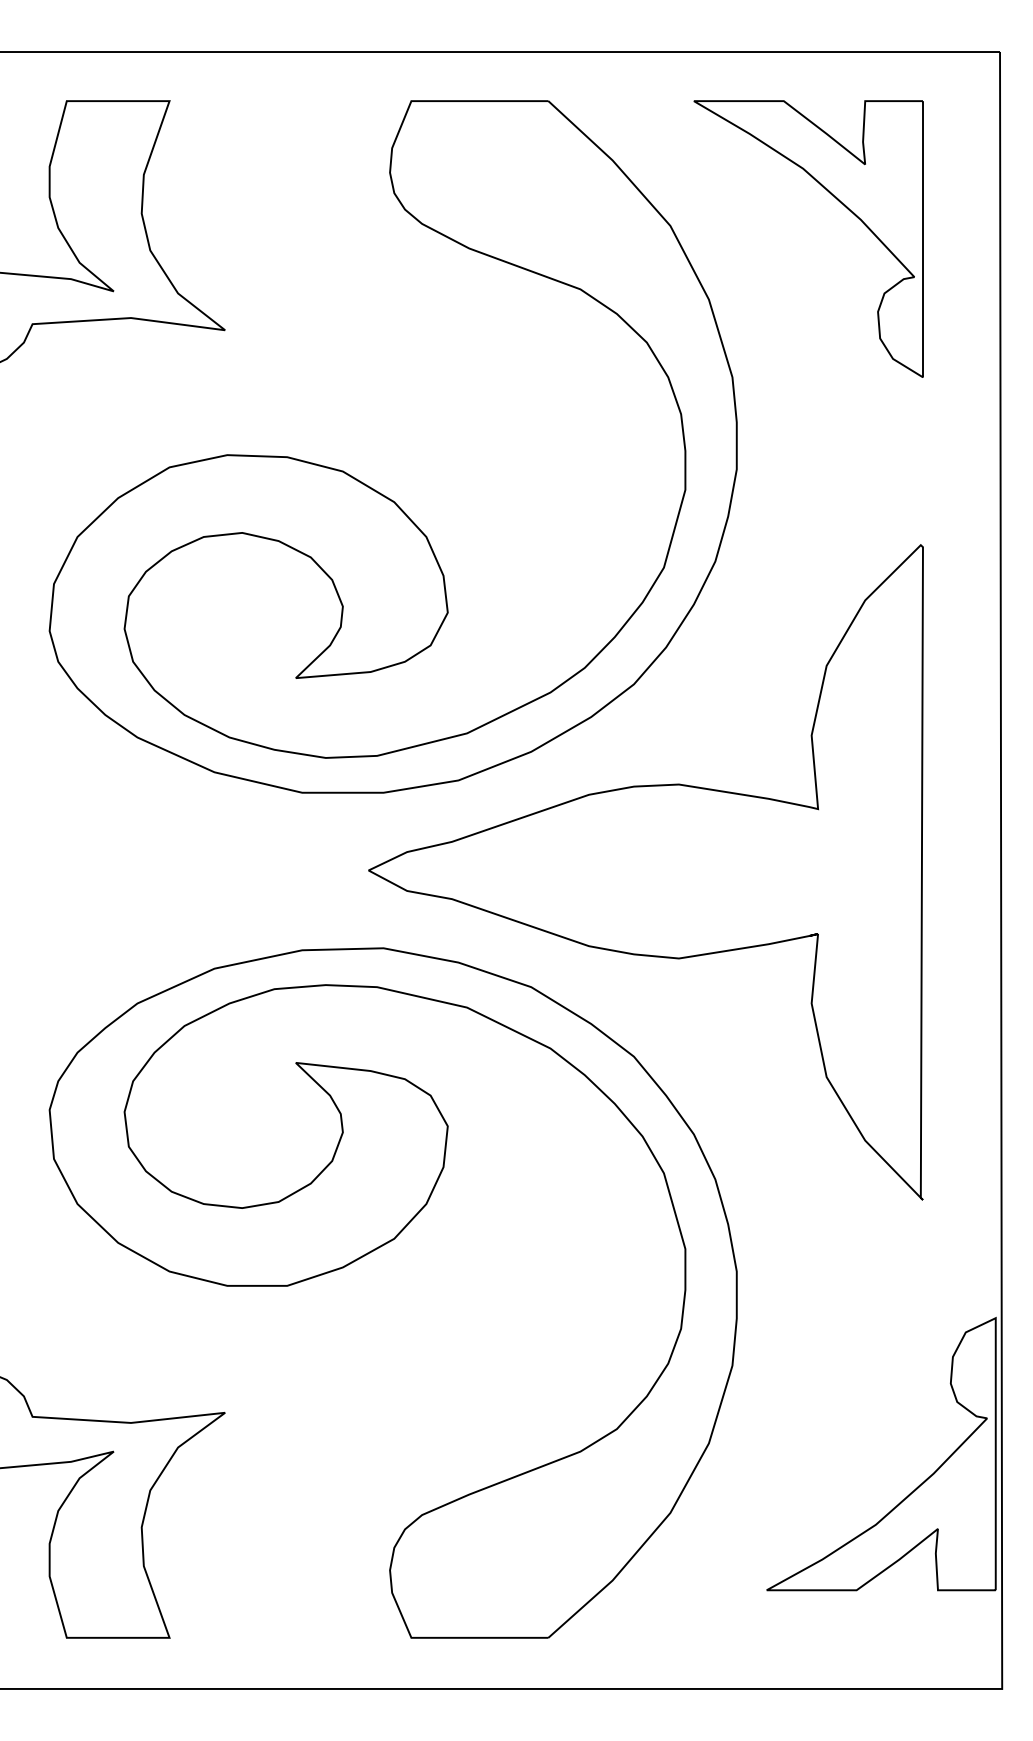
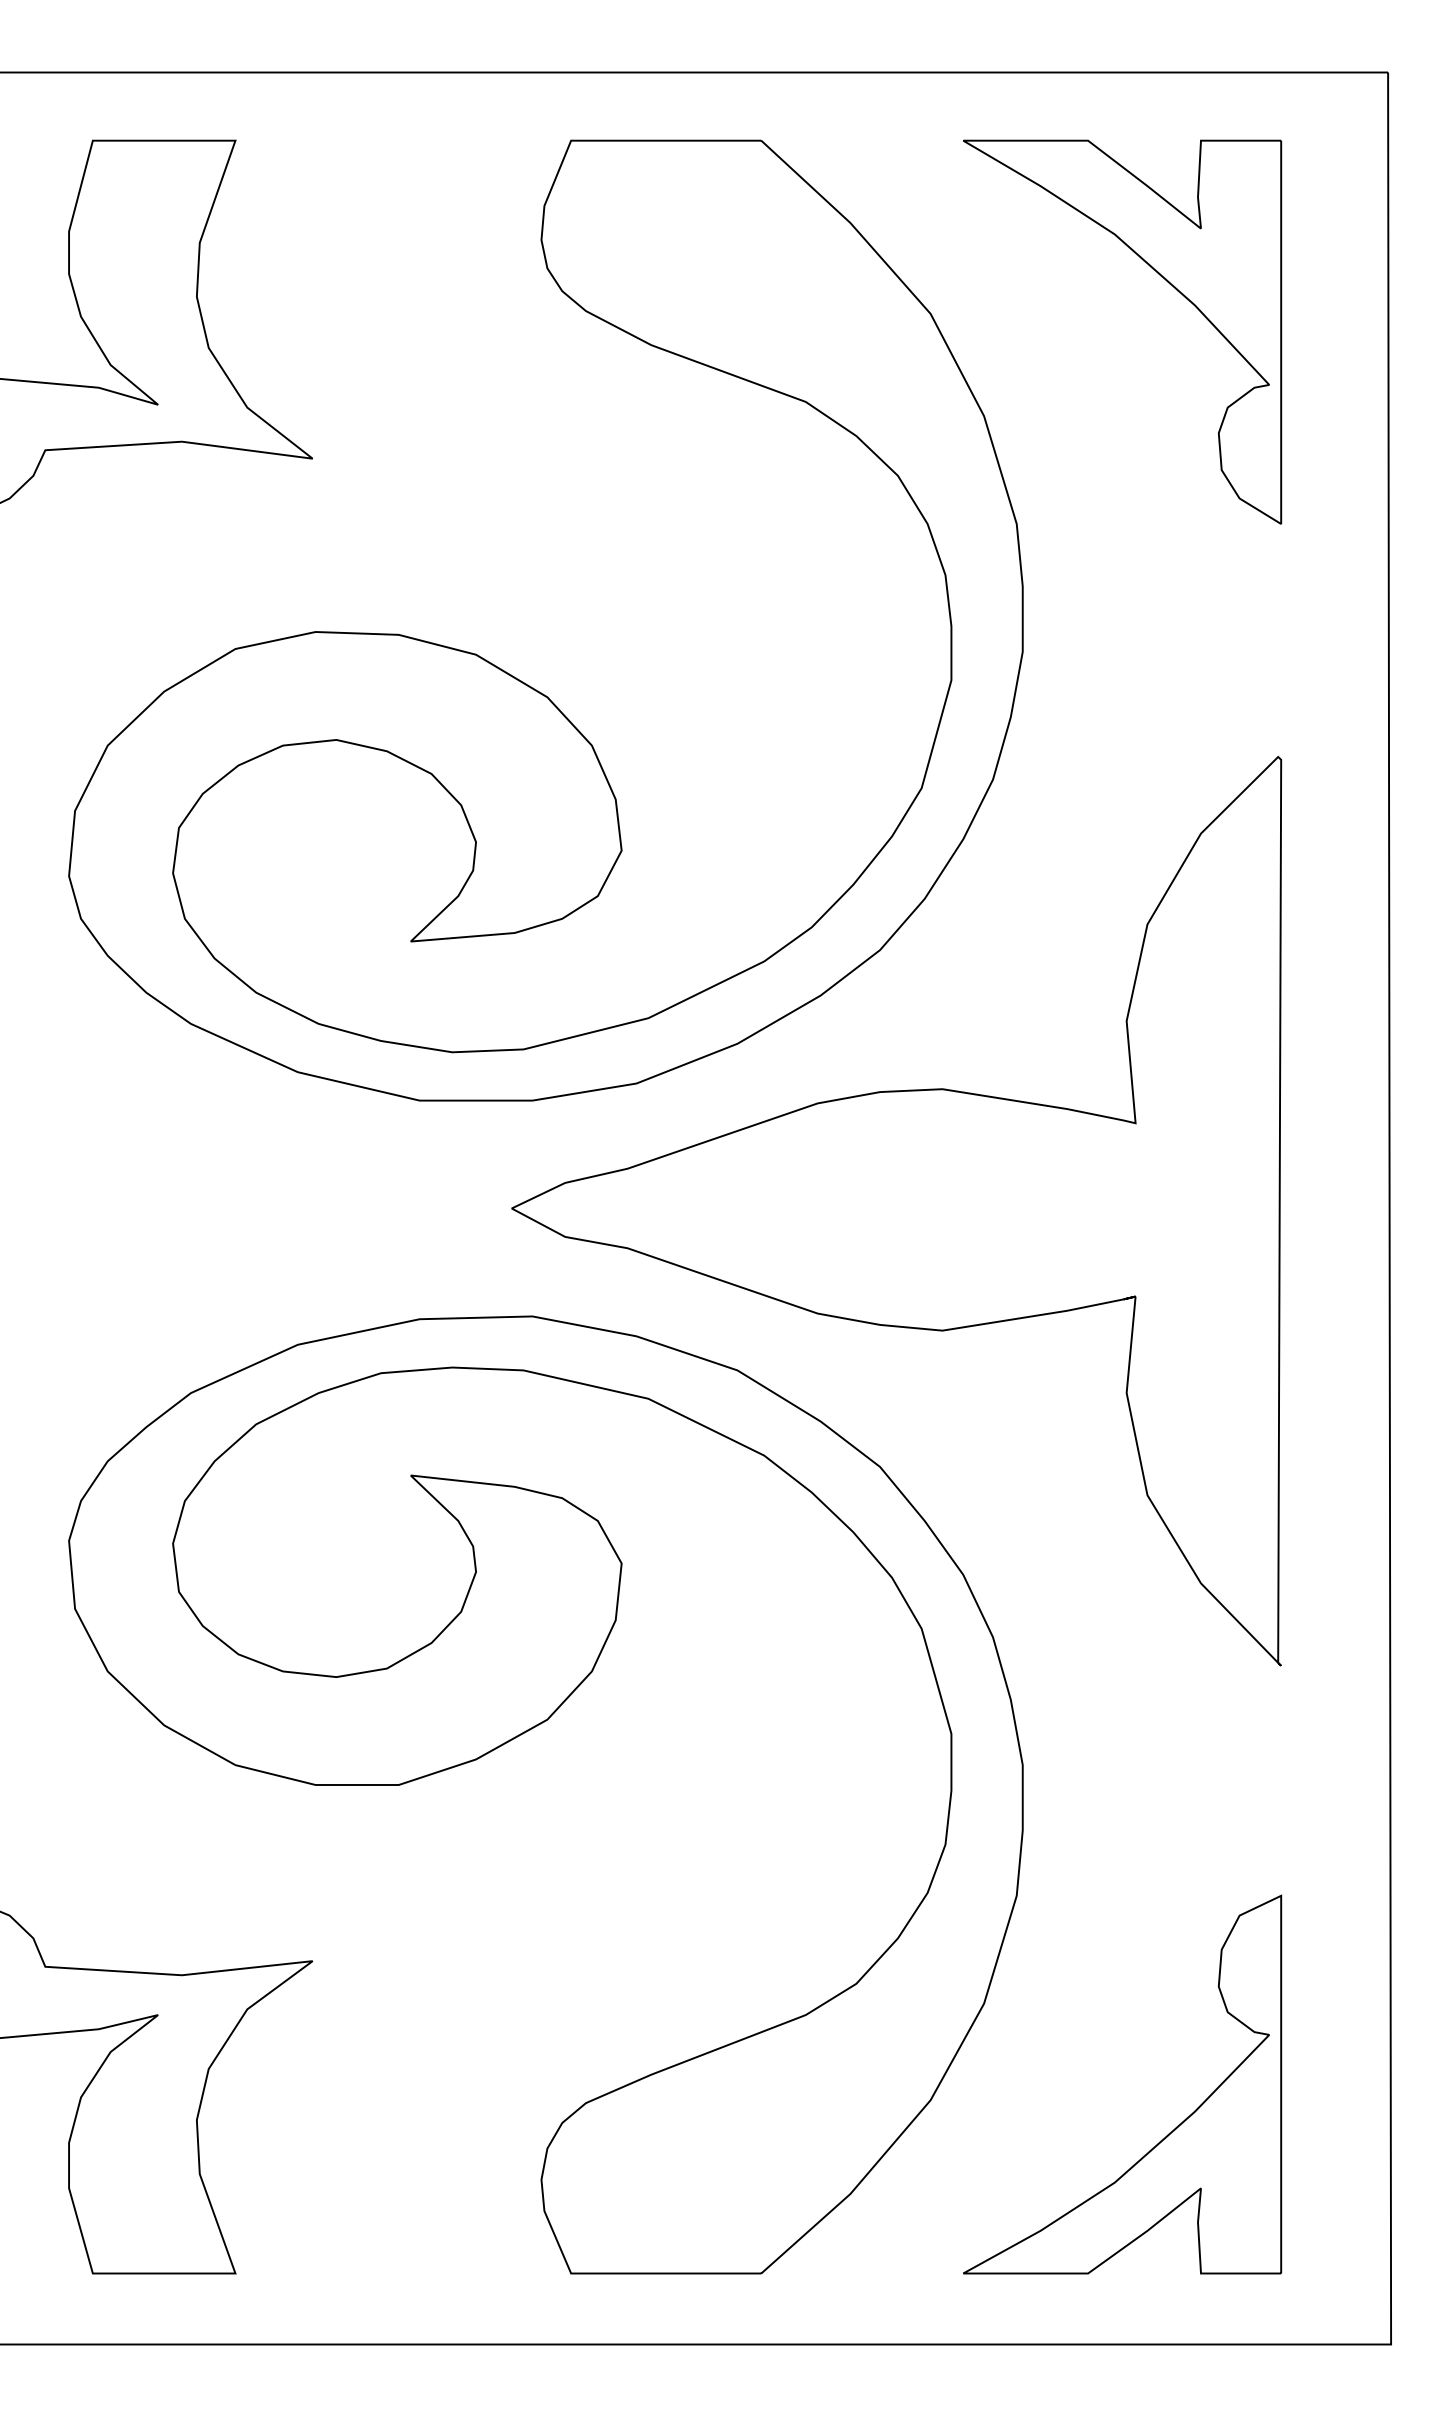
part: (915, 1488) -> (1169, 2132), moved

